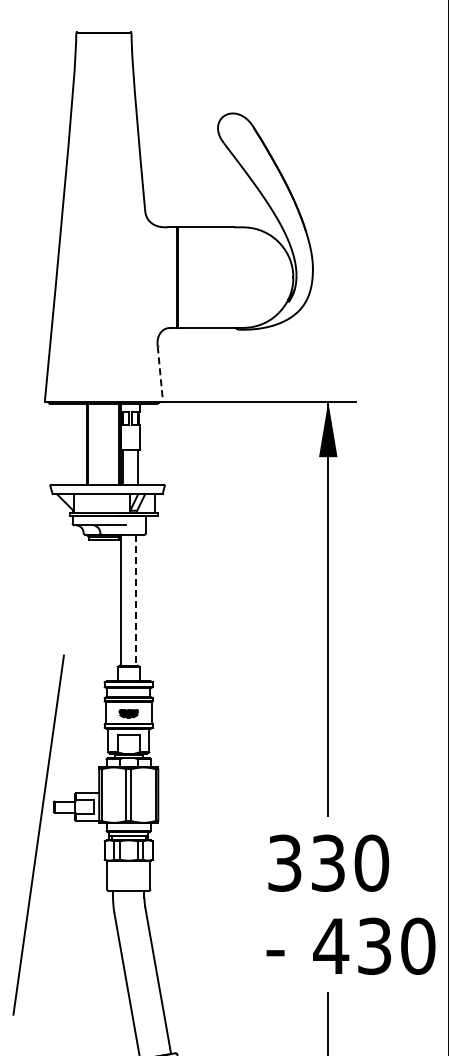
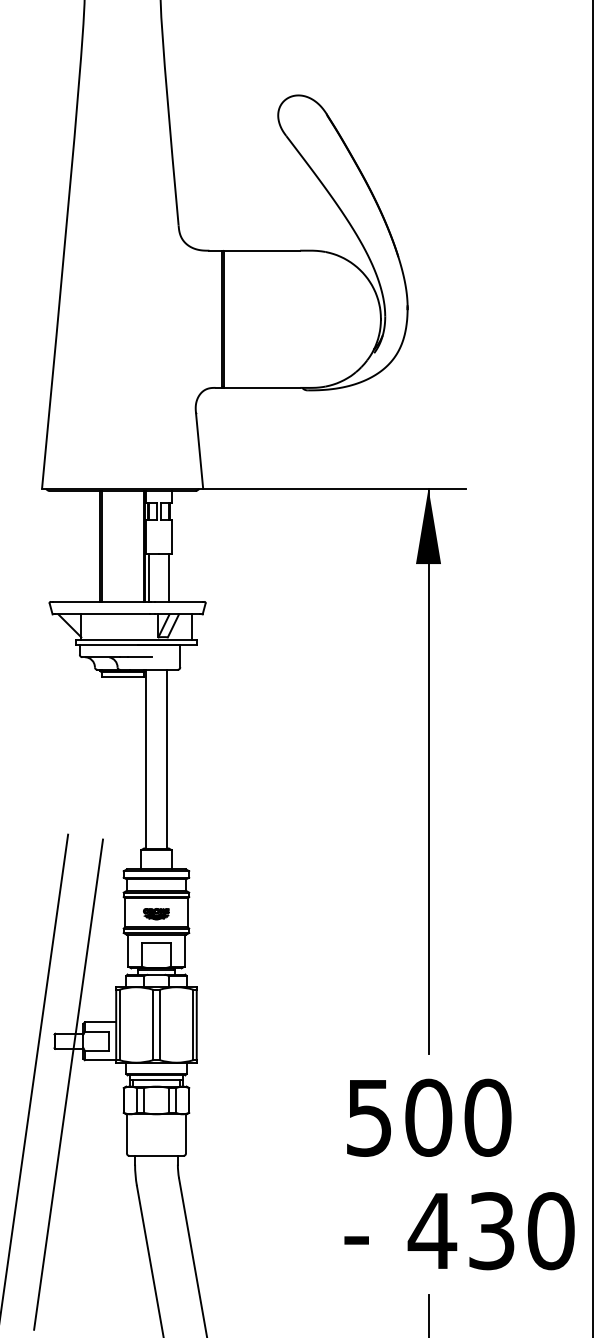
line: (160, 374) -> (199, 451), dashed -> solid
line: (136, 600) -> (167, 759), dashed -> solid
line: (64, 838) -> (68, 1084), added
text: (306, 862) -> (398, 1116), 330 -> 500

